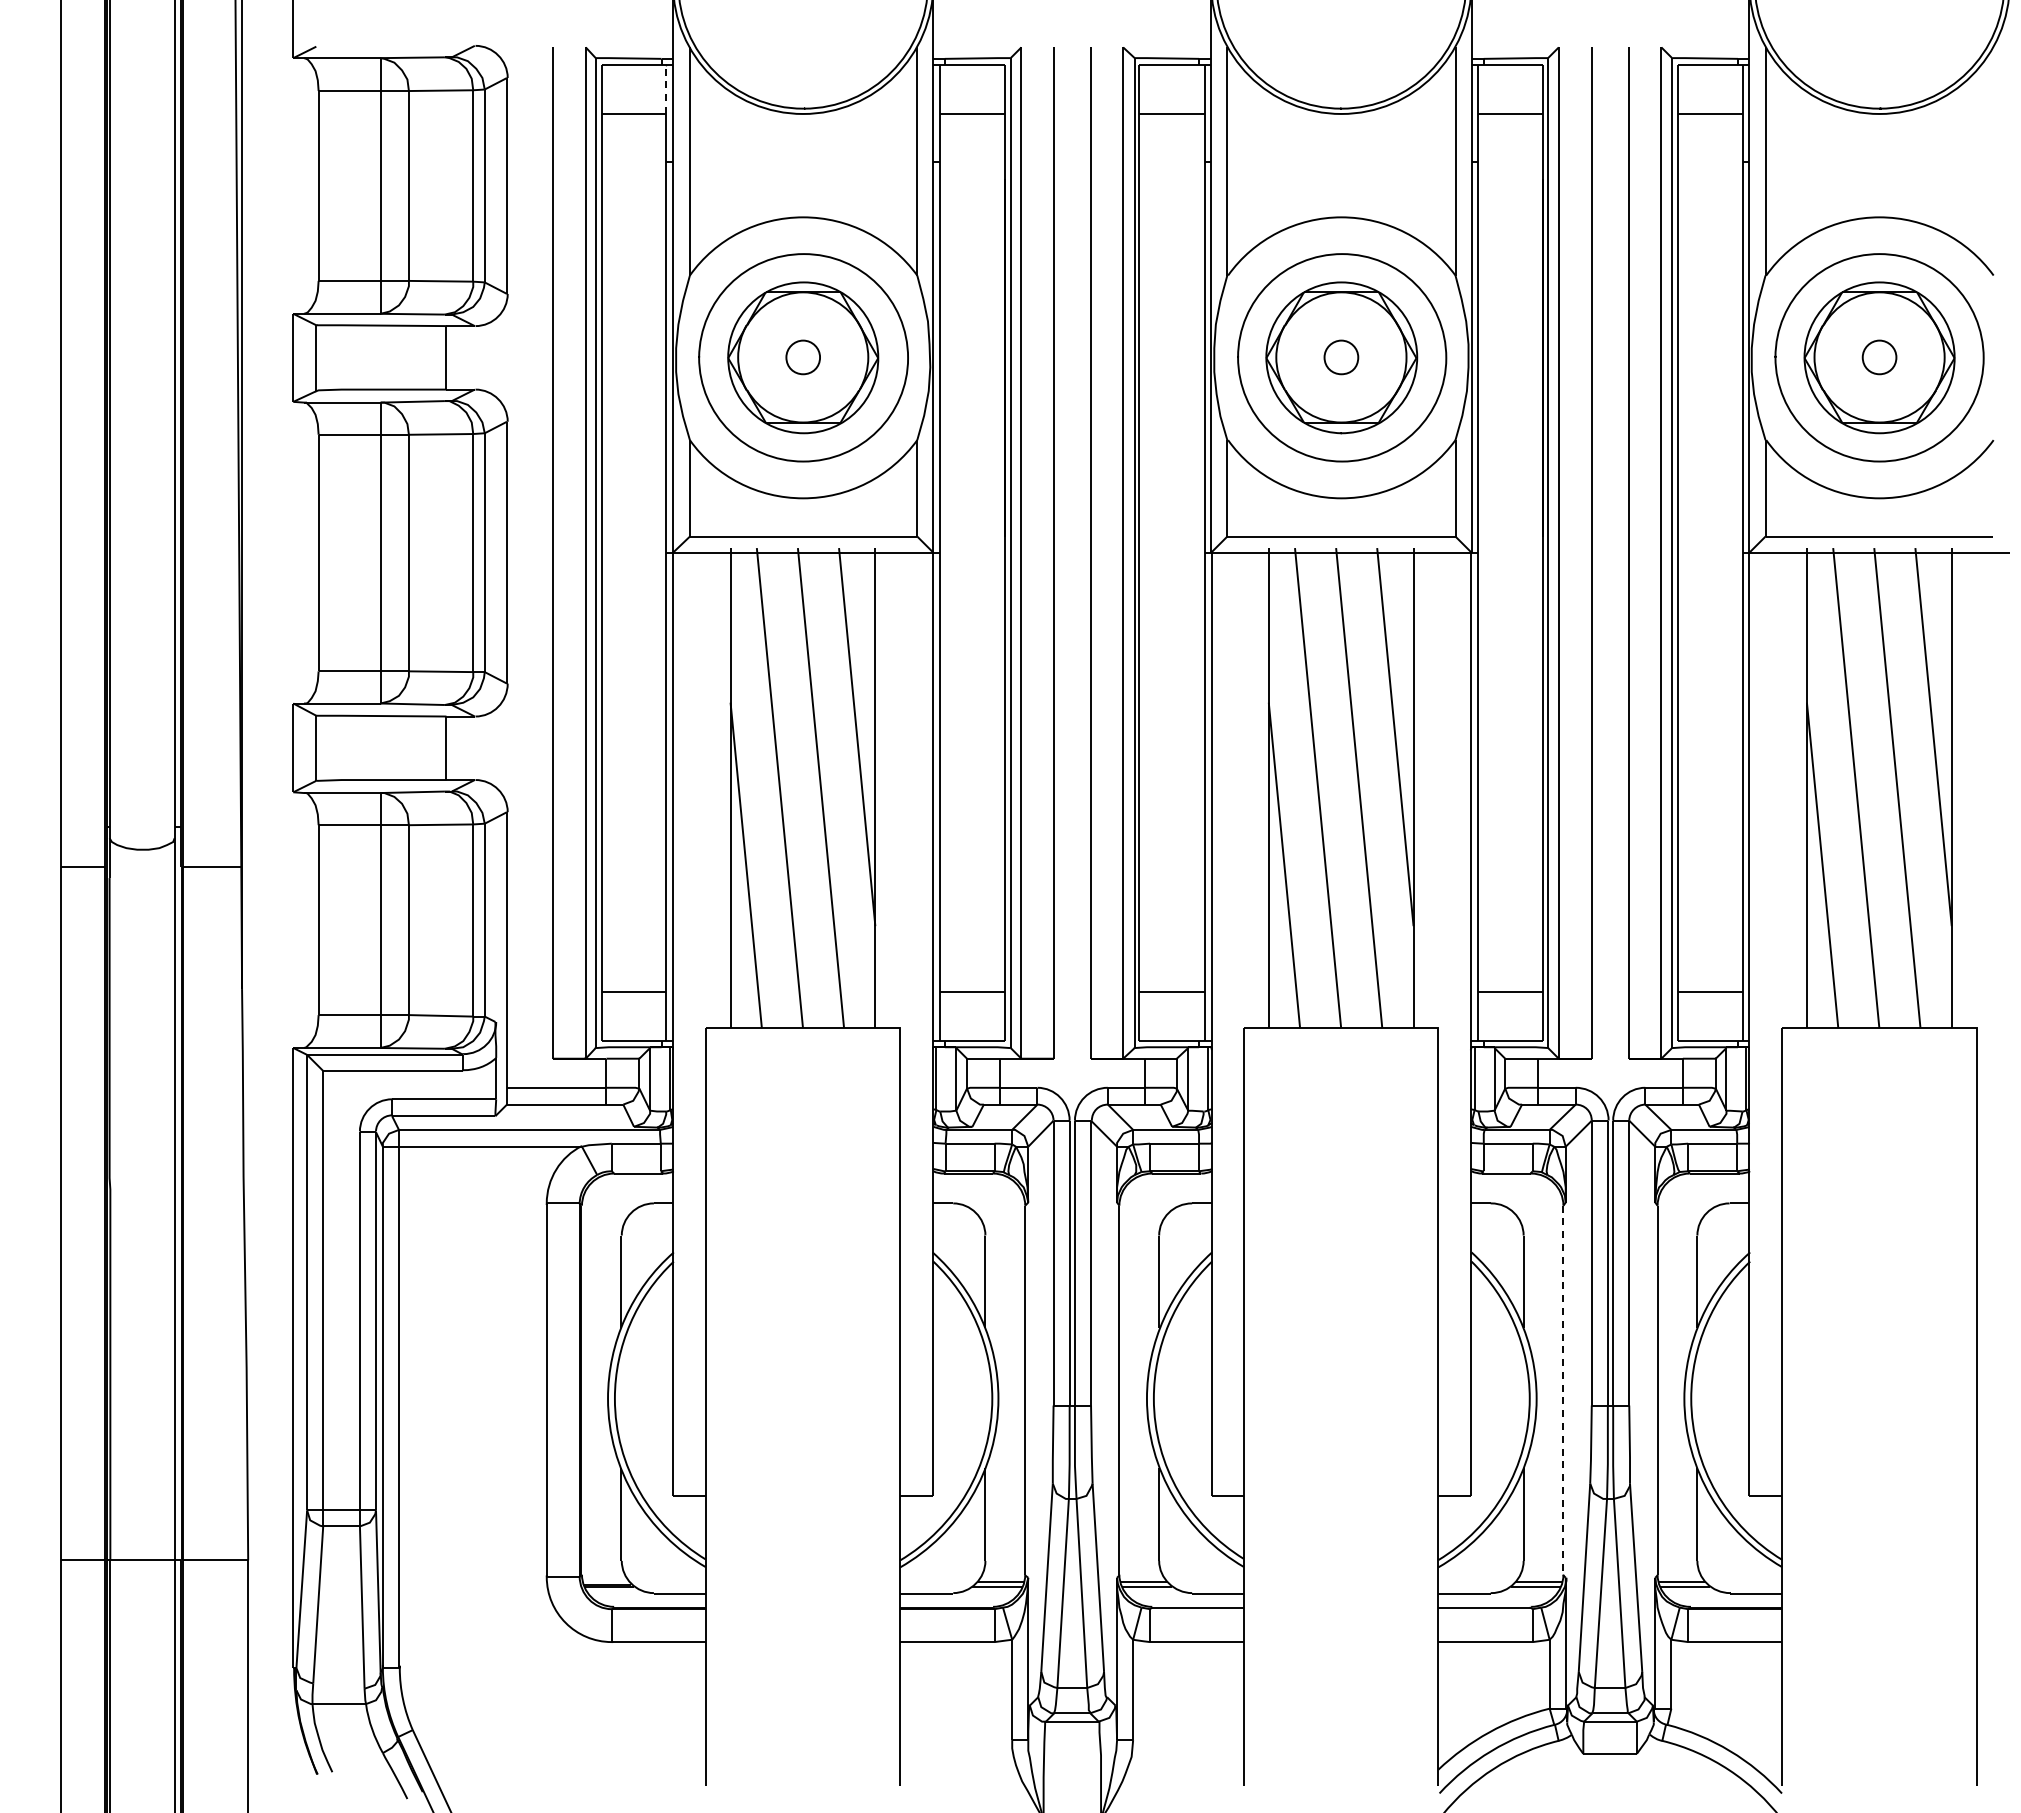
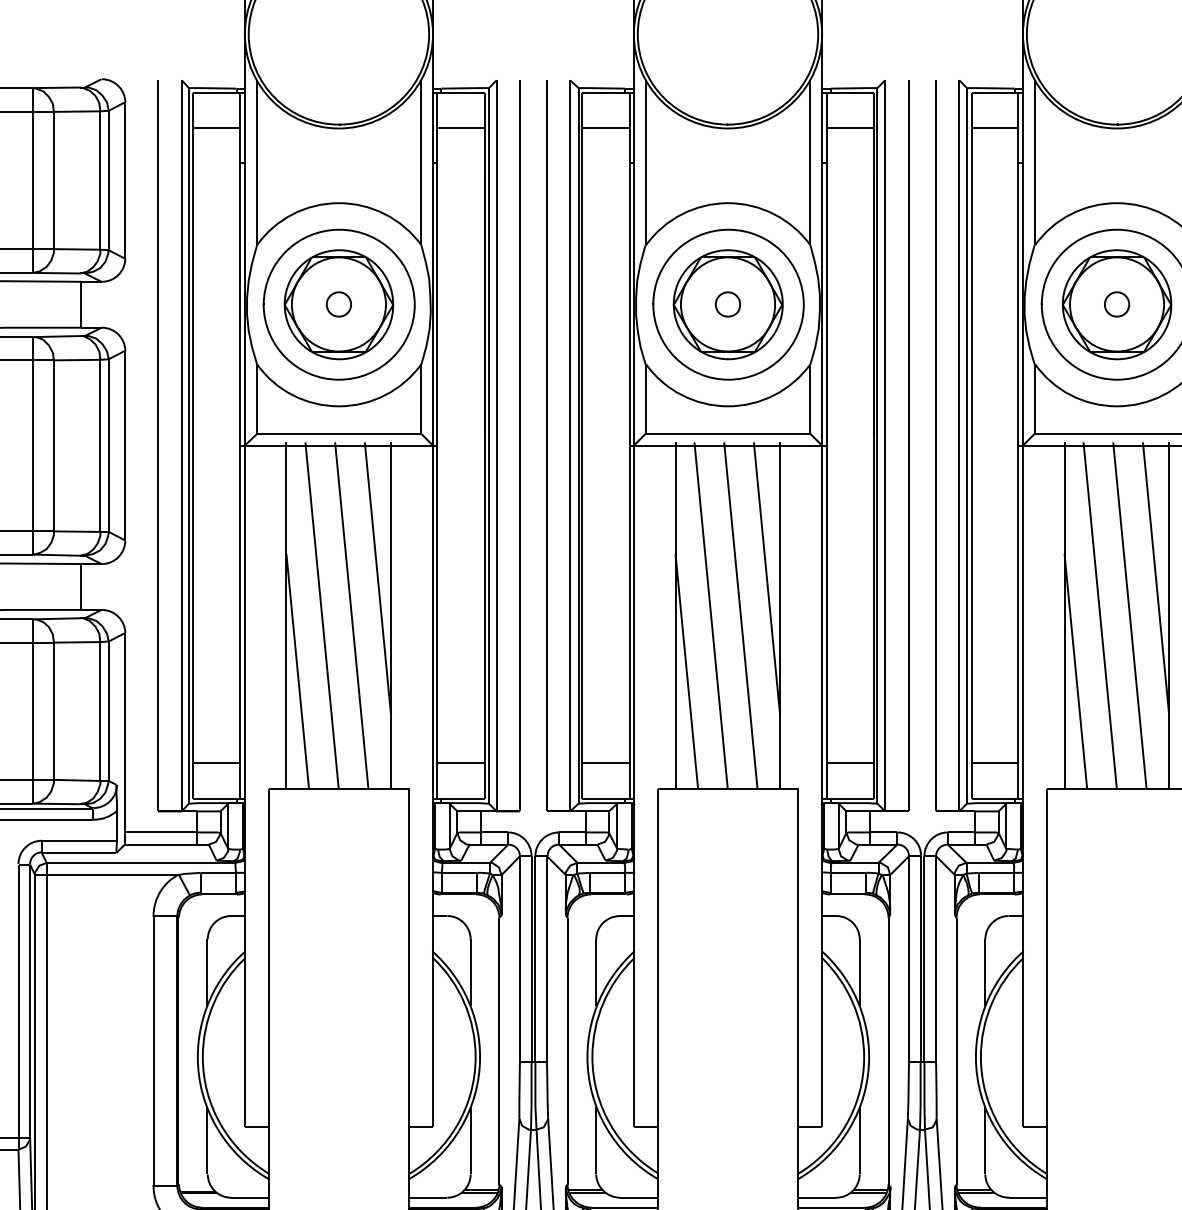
line: (666, 89) -> (240, 110), dashed -> solid
line: (1563, 1391) -> (888, 1051), dashed -> solid

